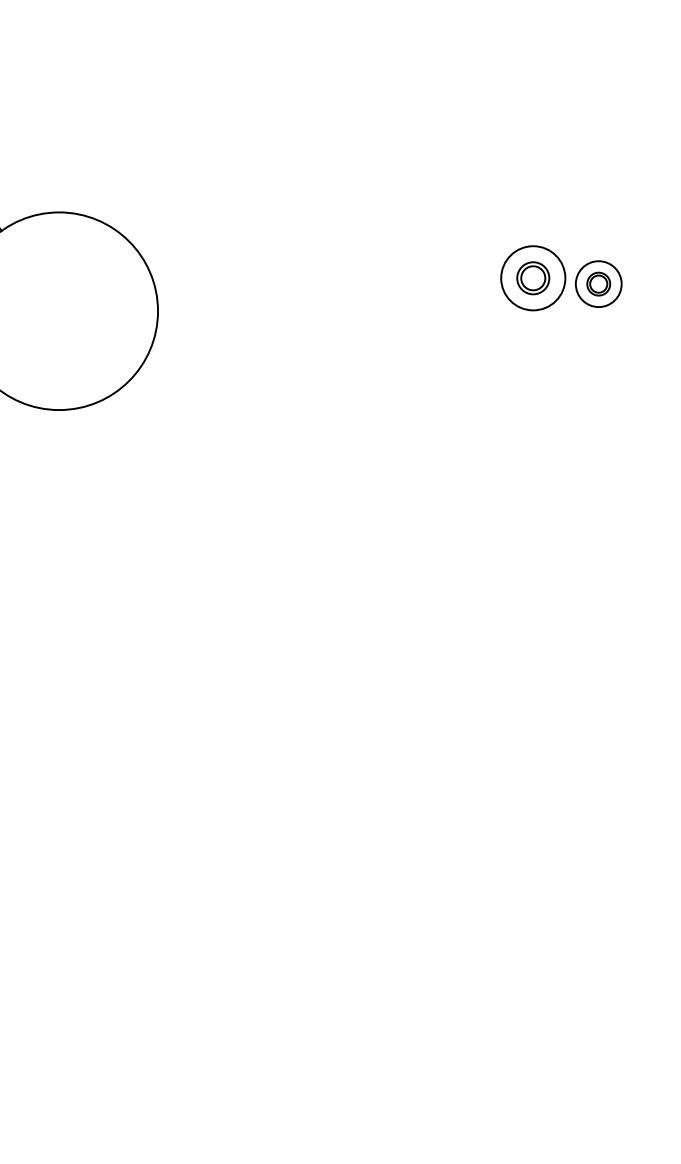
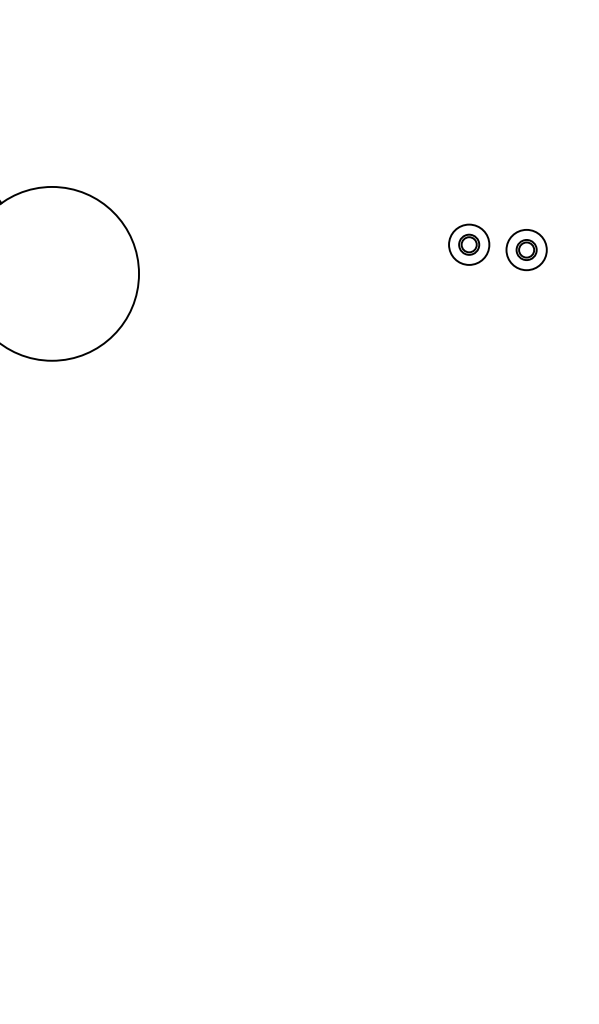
part: (533, 277) -> (469, 244), size x0.71

